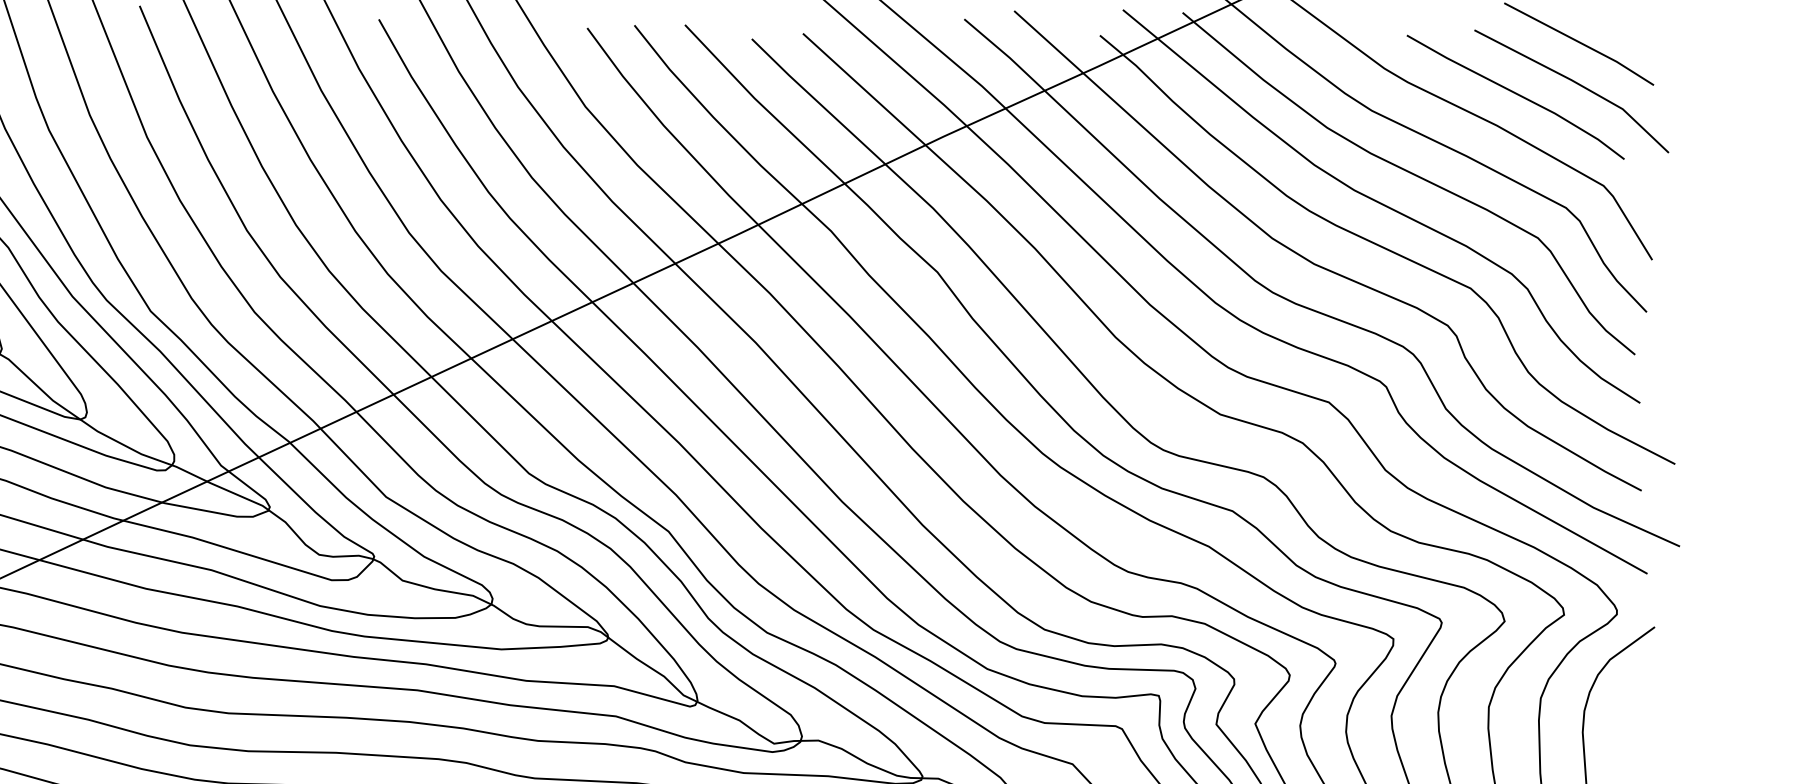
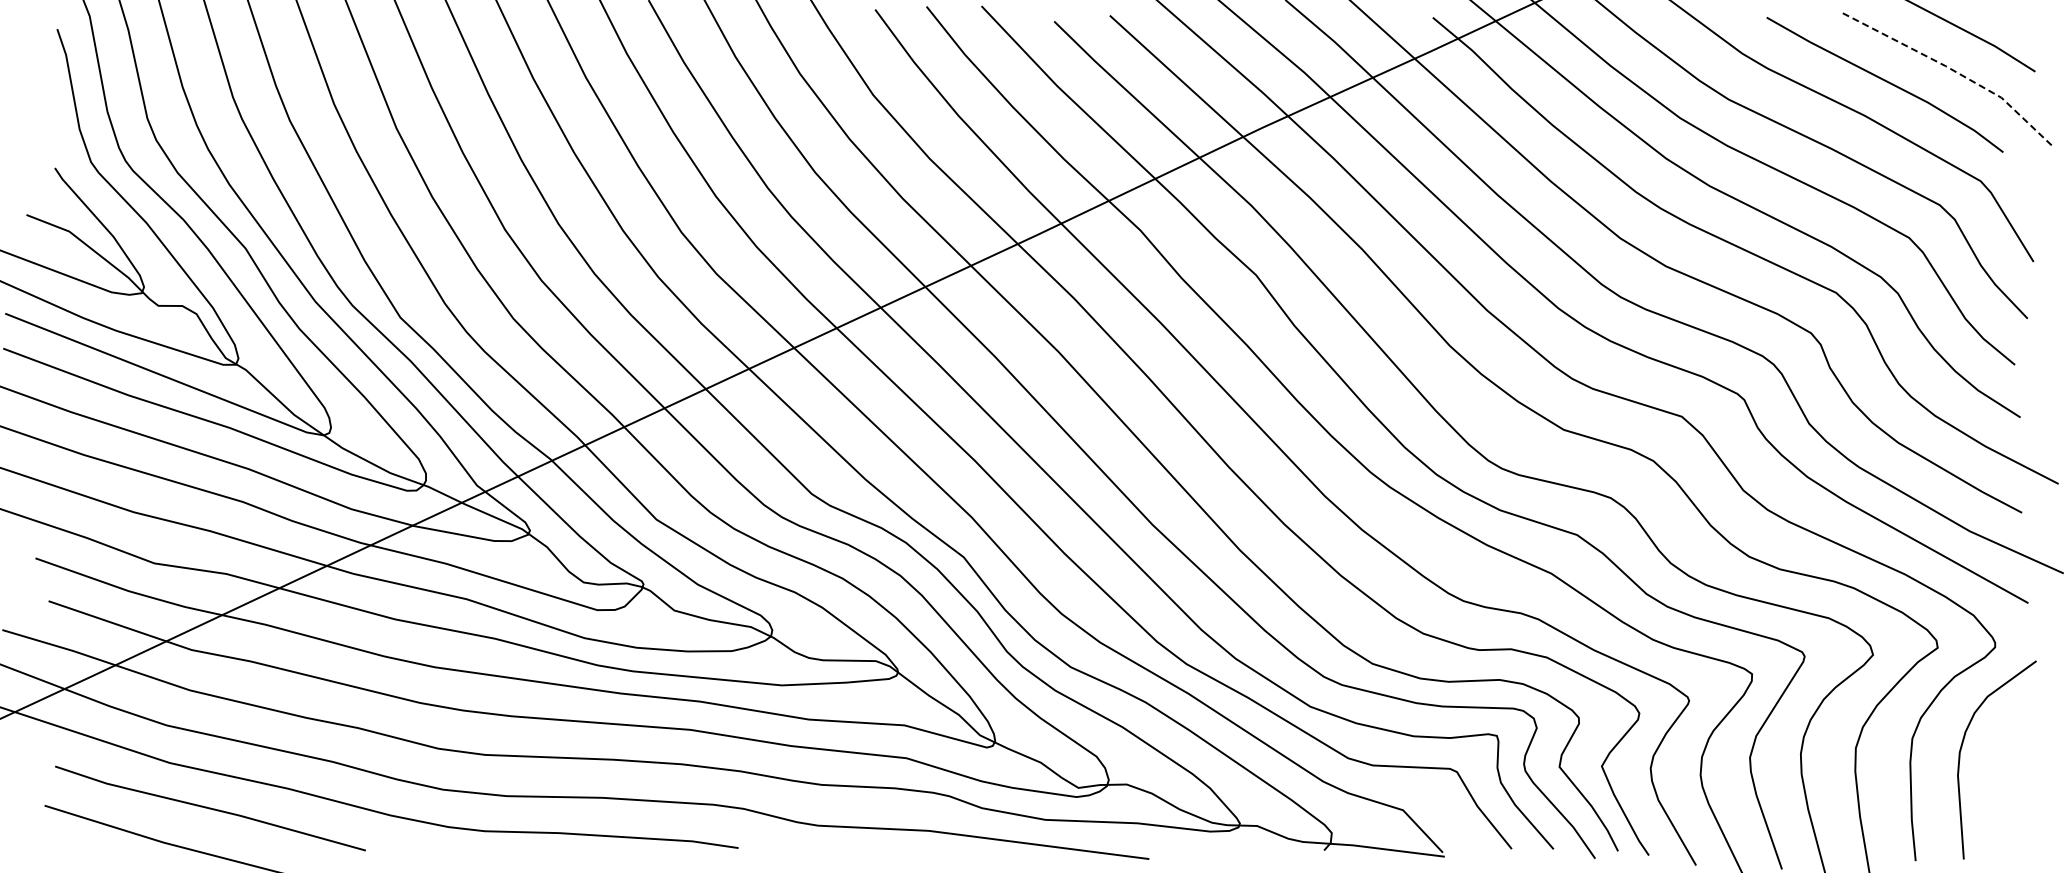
line: (1577, 84) -> (1952, 70), solid -> dashed

